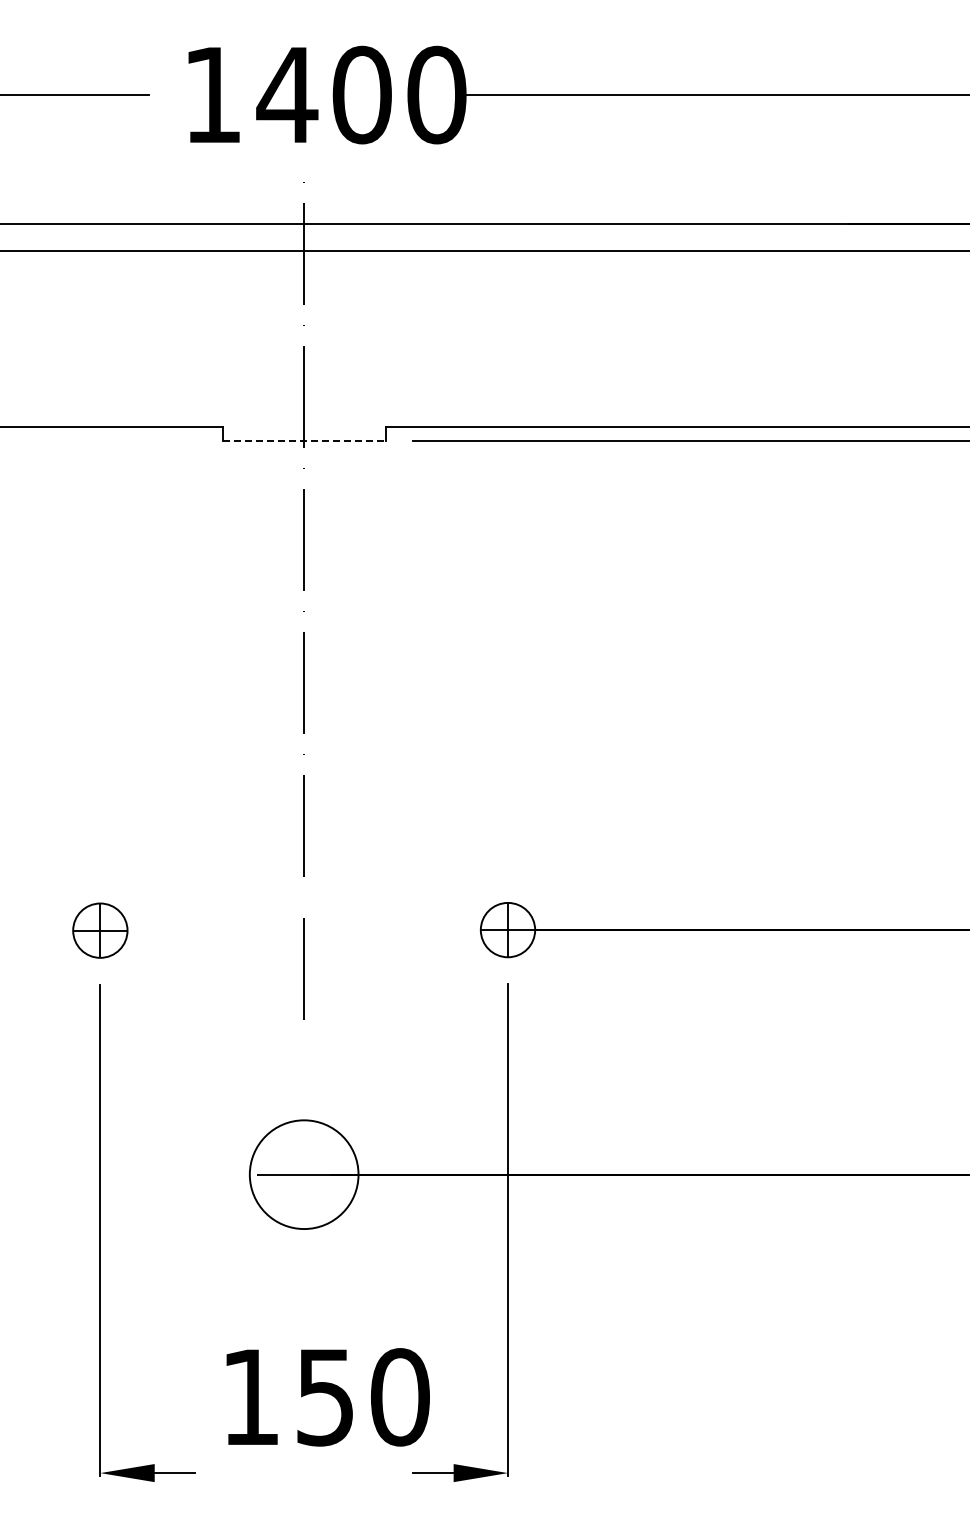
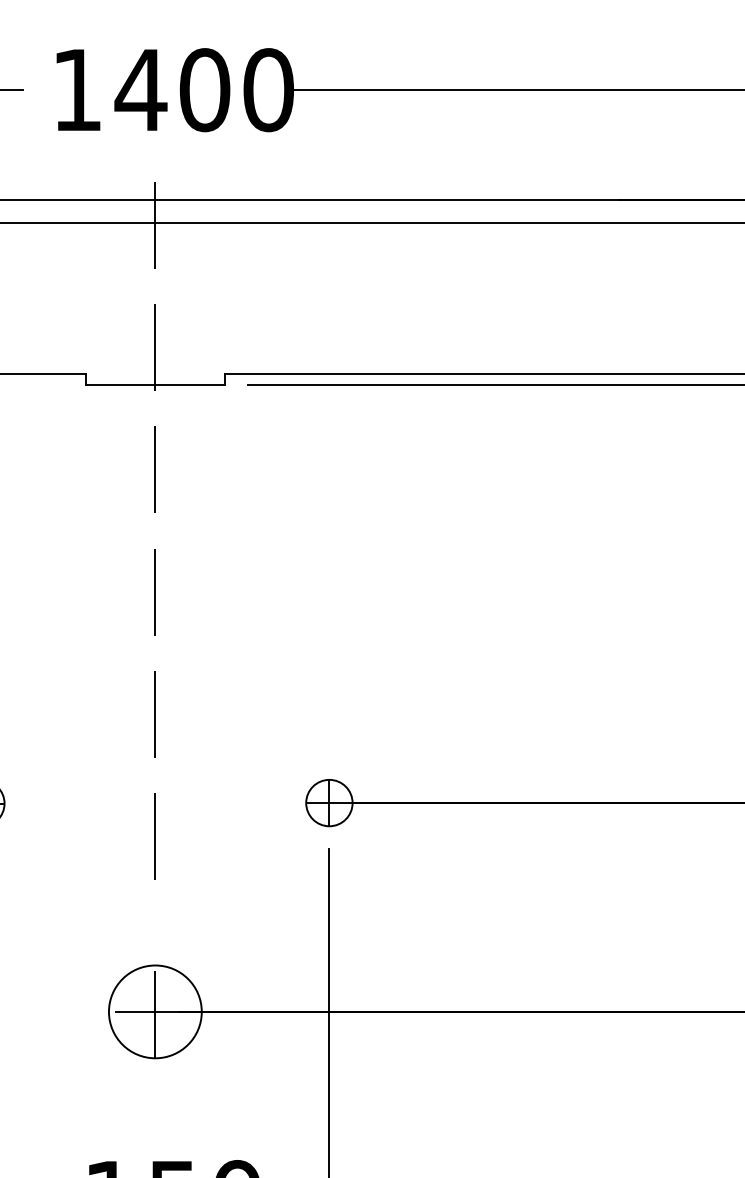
line: (304, 440) -> (155, 385), dashed -> solid
line: (304, 1174) -> (155, 1011), added

